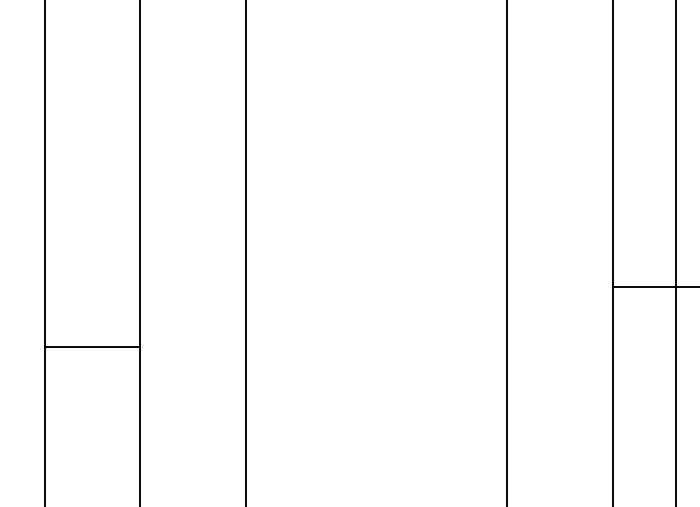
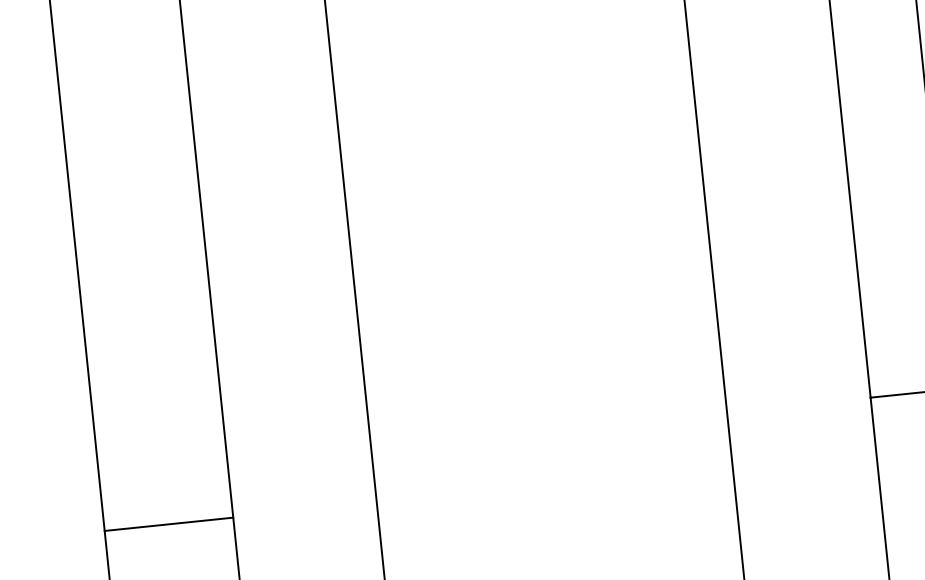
line: (92, 347) -> (168, 524), moved

